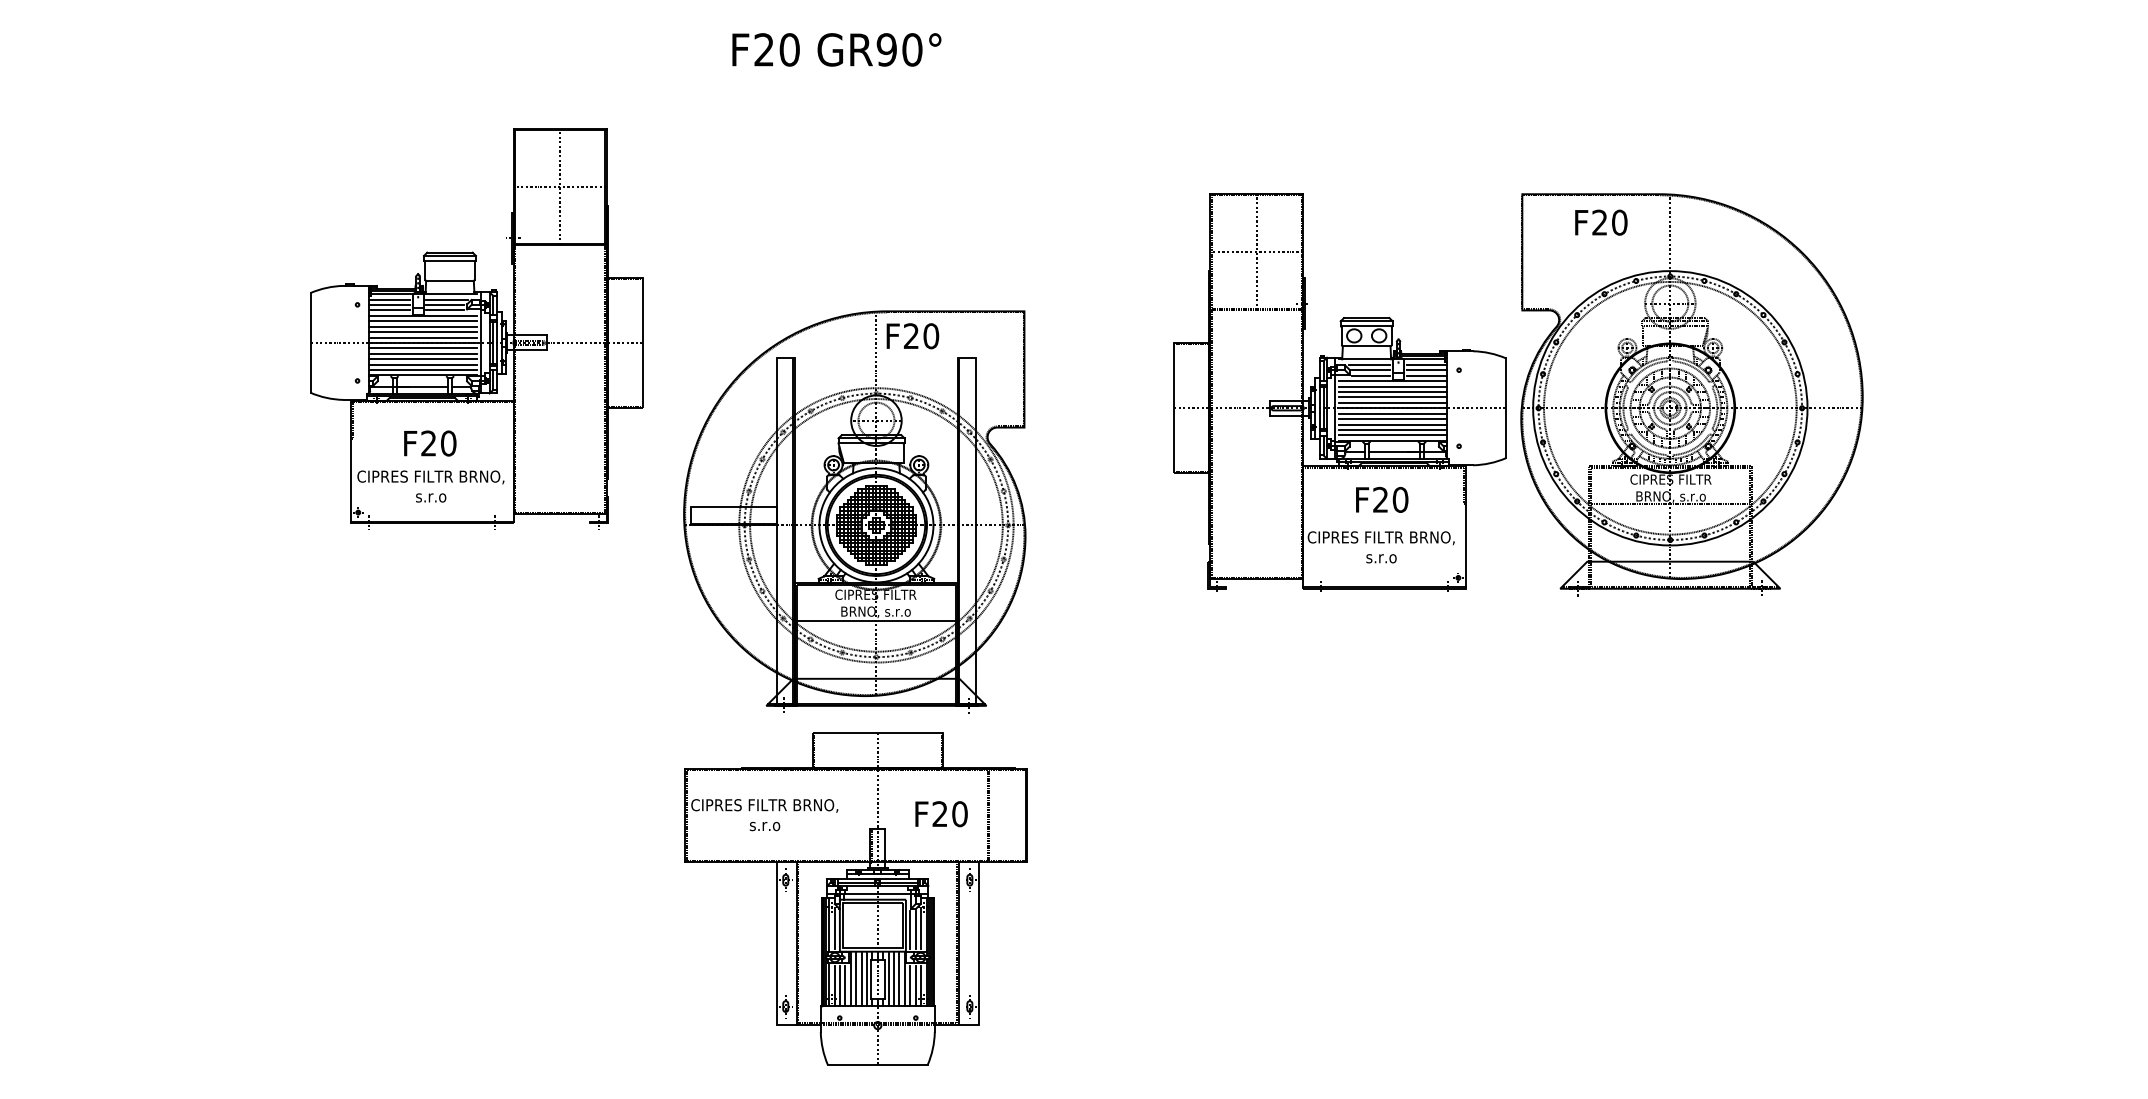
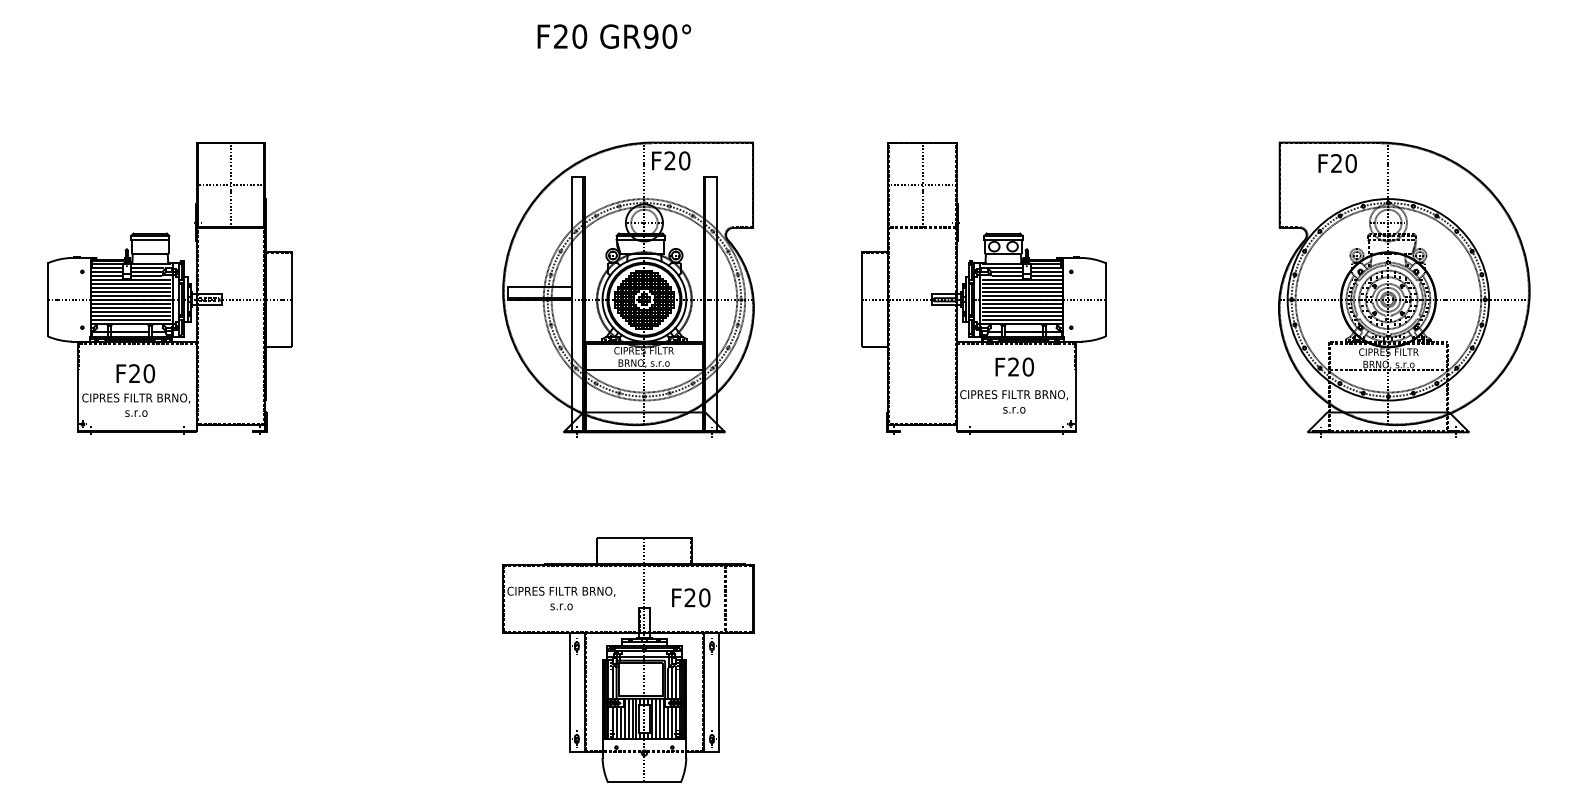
part: (476, 327) -> (169, 288), moved
part: (1692, 394) -> (1404, 289), moved
part: (854, 511) -> (628, 289), moved

